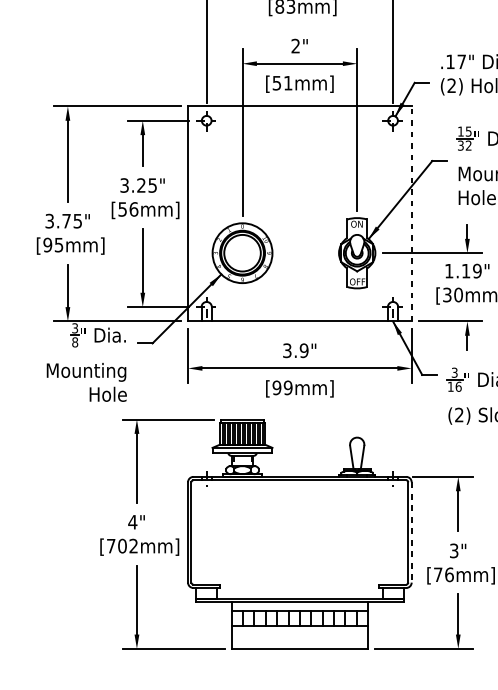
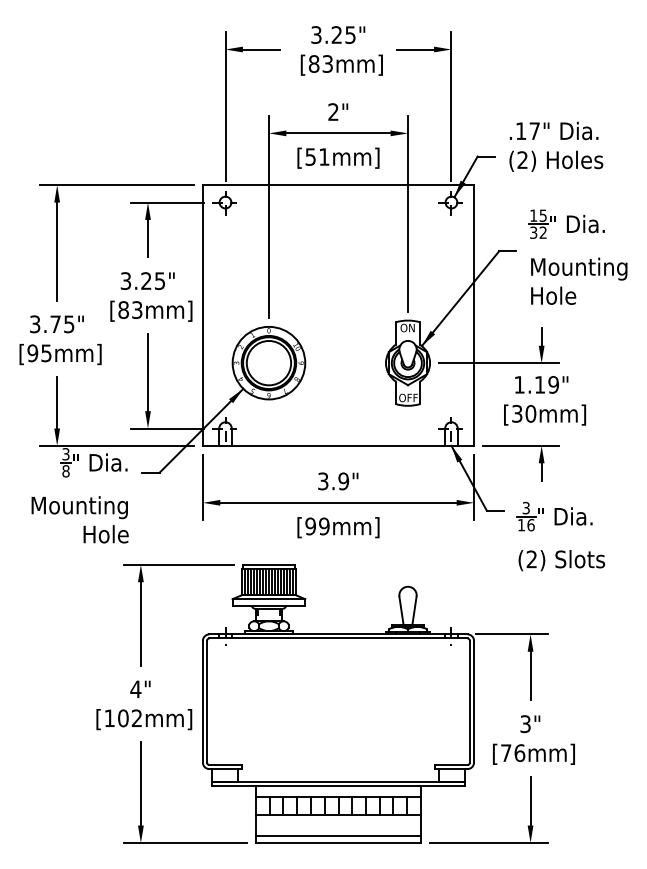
text: (128, 208) -> (130, 309), [56mm] -> [83mm]
line: (412, 213) -> (474, 315), dashed -> solid
line: (412, 532) -> (474, 701), dashed -> solid
text: (111, 545) -> (109, 717), [702mm] -> [102mm]
line: (299, 643) -> (338, 836), added

